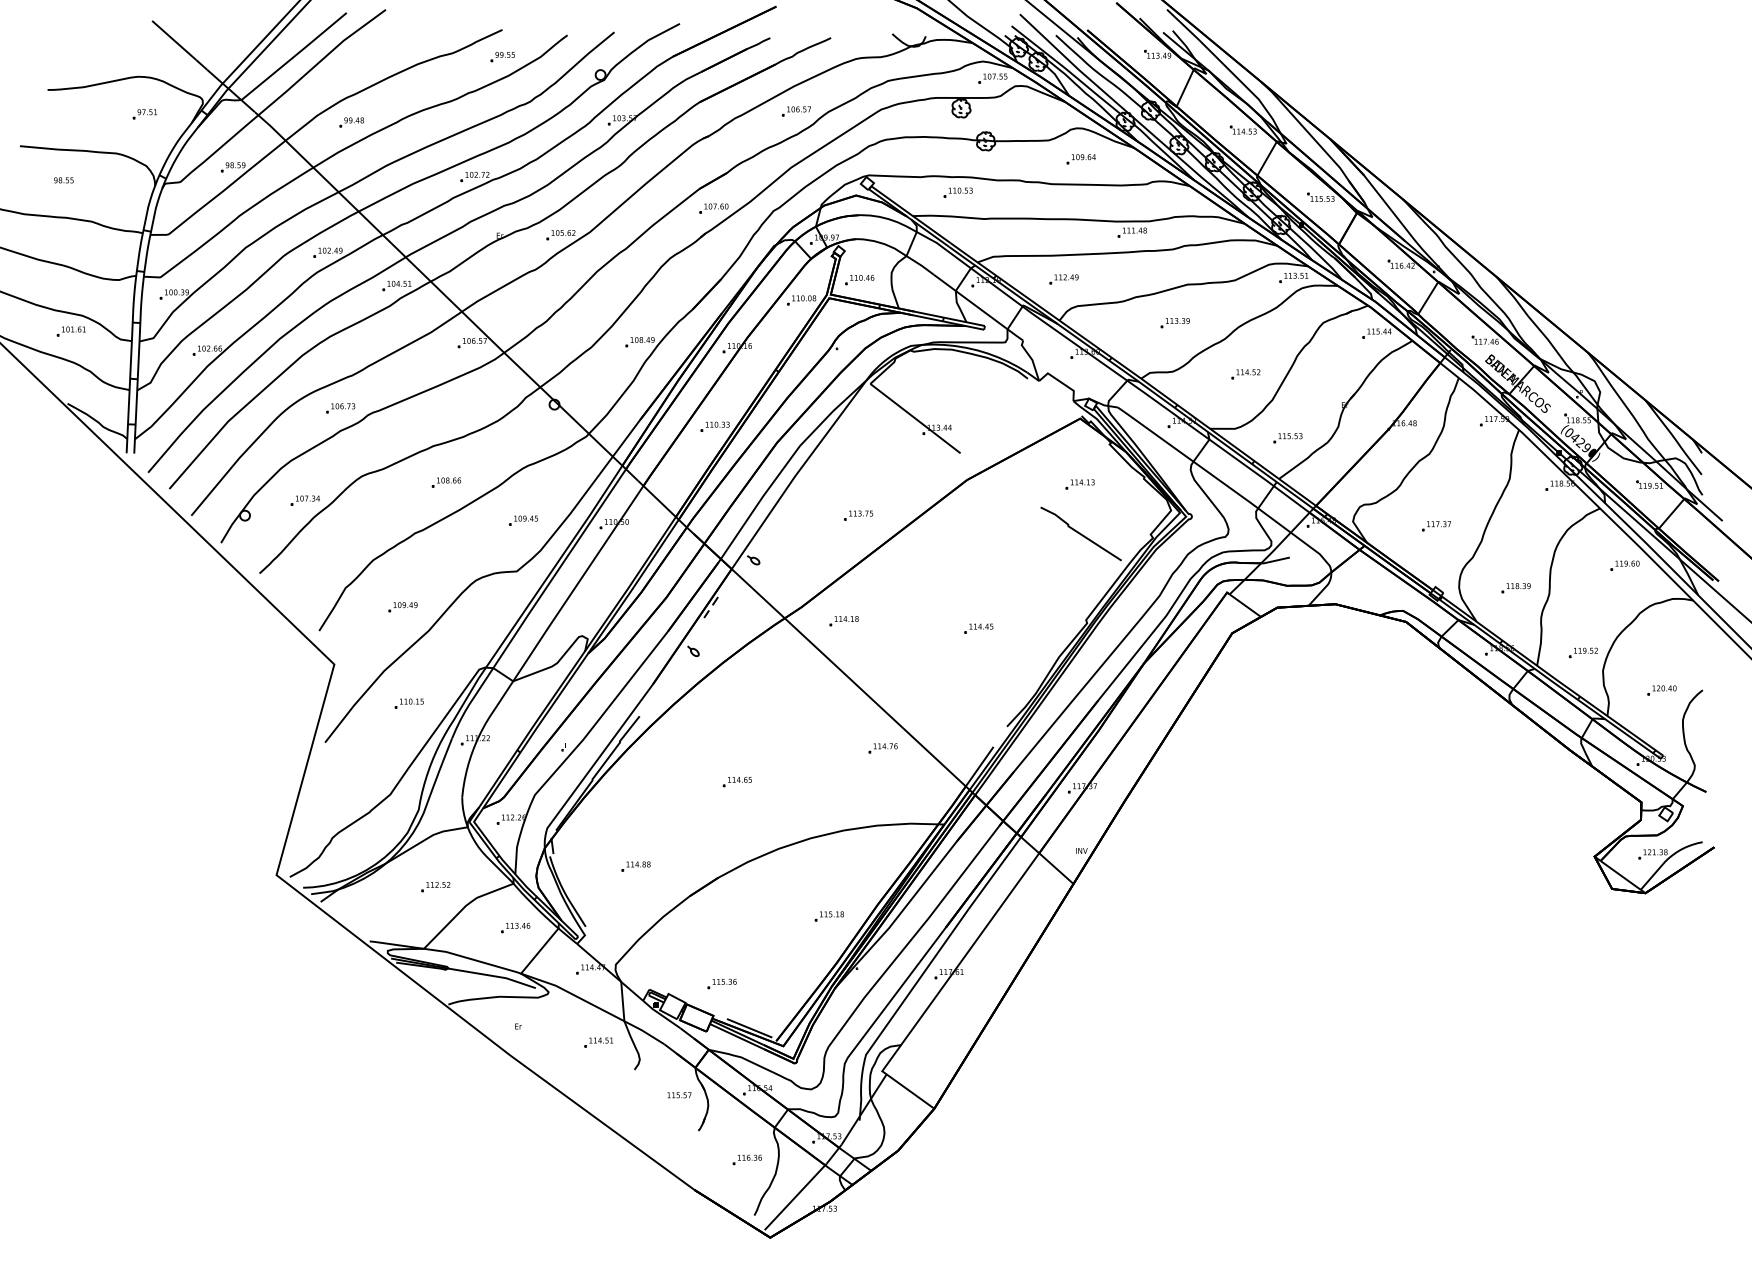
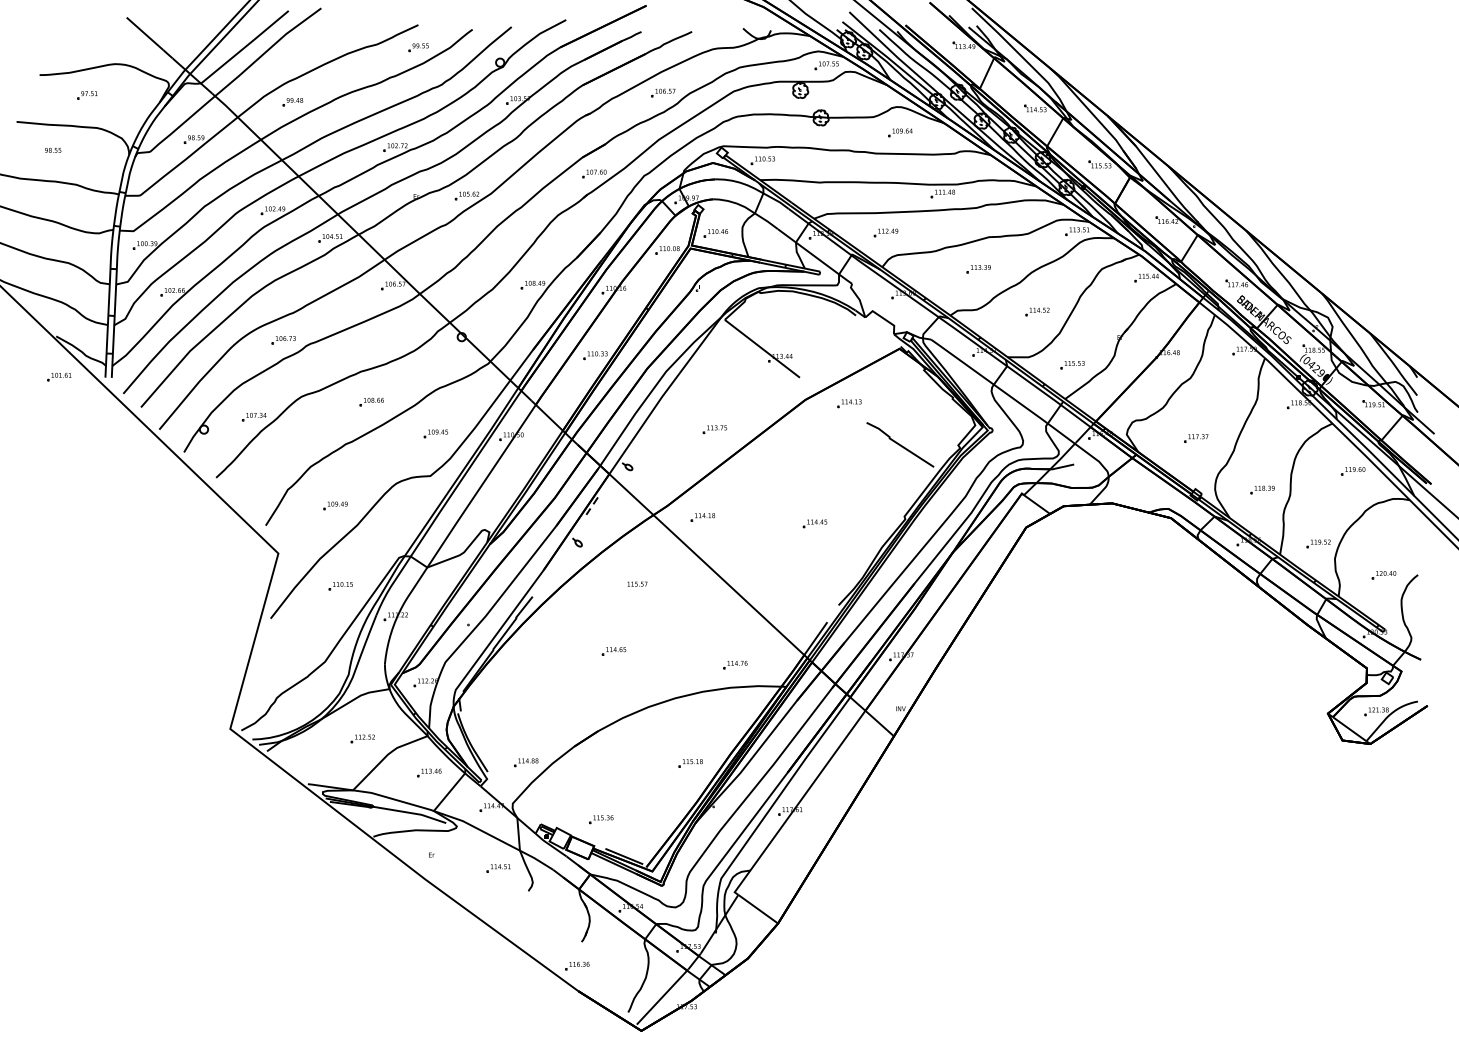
part: (144, 114) -> (86, 95), moved
part: (957, 192) -> (762, 160), moved
part: (70, 331) -> (58, 377), moved
part: (1079, 484) -> (849, 403), moved
part: (882, 748) -> (734, 665), moved
part: (635, 866) -> (525, 762), moved
text: (679, 1095) -> (637, 584), moved
part: (746, 1159) -> (576, 965), moved

